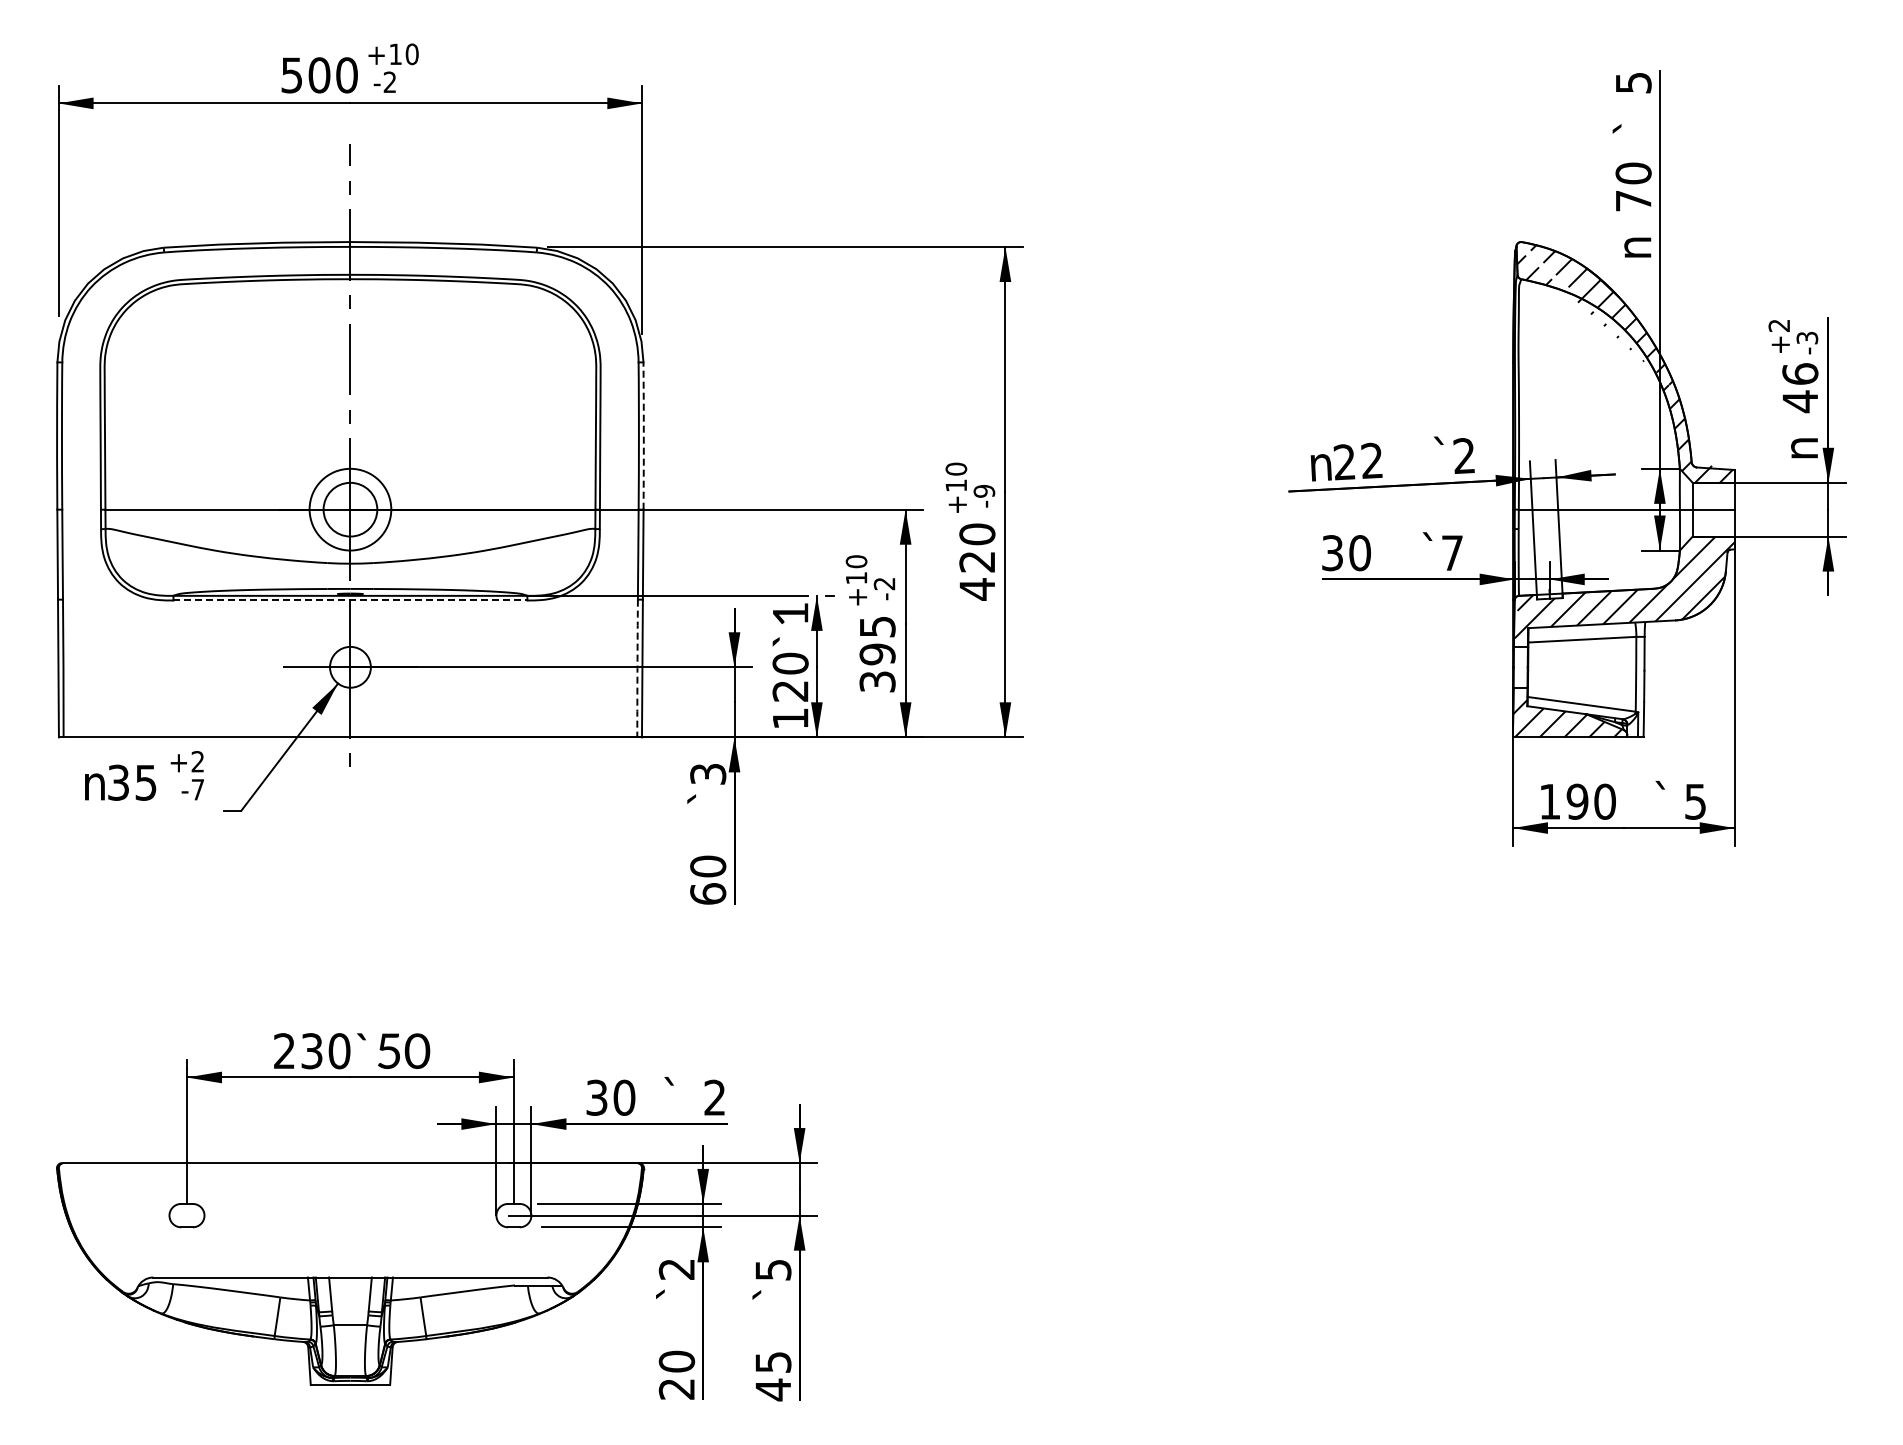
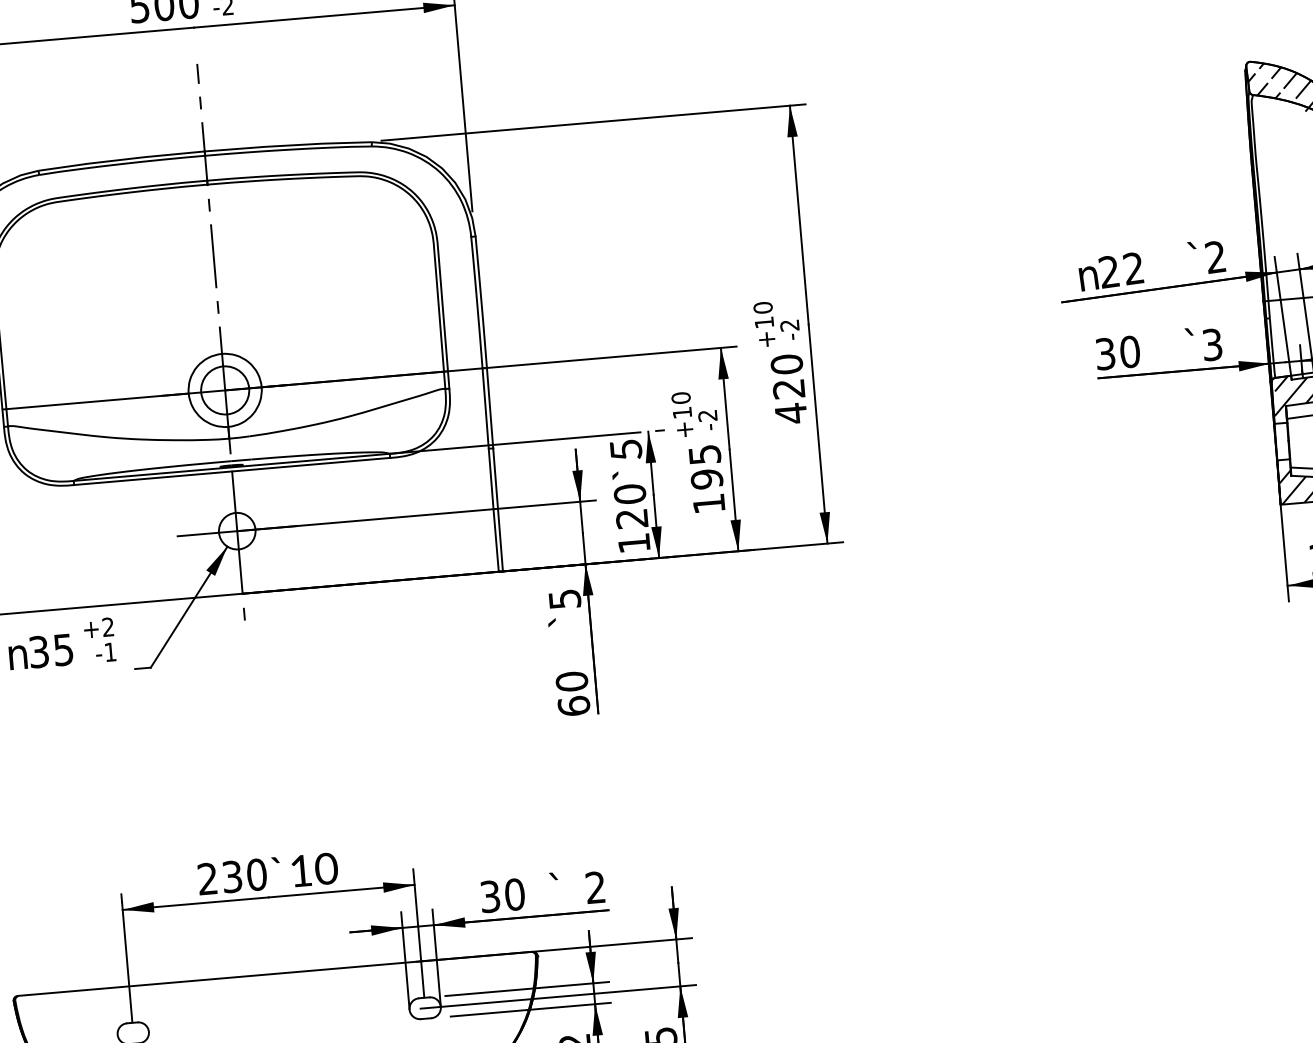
line: (643, 435) -> (481, 301), dashed -> solid
text: (984, 491) -> (789, 325), -9 -> -2
text: (1452, 553) -> (1212, 345), 7 -> 3
line: (350, 600) -> (232, 471), dashed -> solid
text: (790, 614) -> (626, 450), 1 -> 5
arc: (637, 668) -> (493, 510), dashed -> solid
text: (877, 681) -> (708, 503), 395 -> 195
text: (707, 773) -> (564, 598), 3 -> 5
text: (197, 789) -> (110, 651), -7 -> -1
text: (388, 1051) -> (300, 871), 50 -> 10

